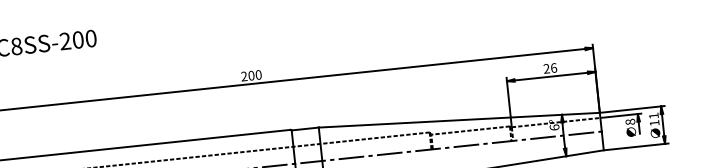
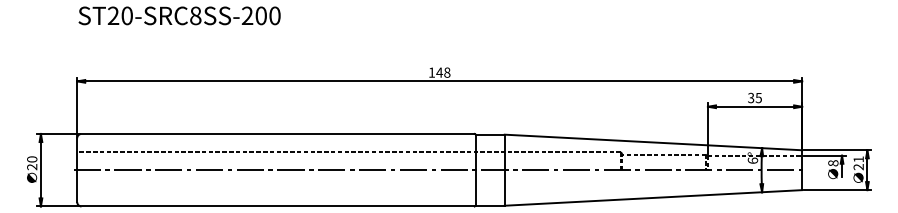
text: (550, 67) -> (755, 97), 26 -> 35
text: (251, 75) -> (439, 72), 200 -> 148
text: (654, 123) -> (858, 167), 11 -> 21

